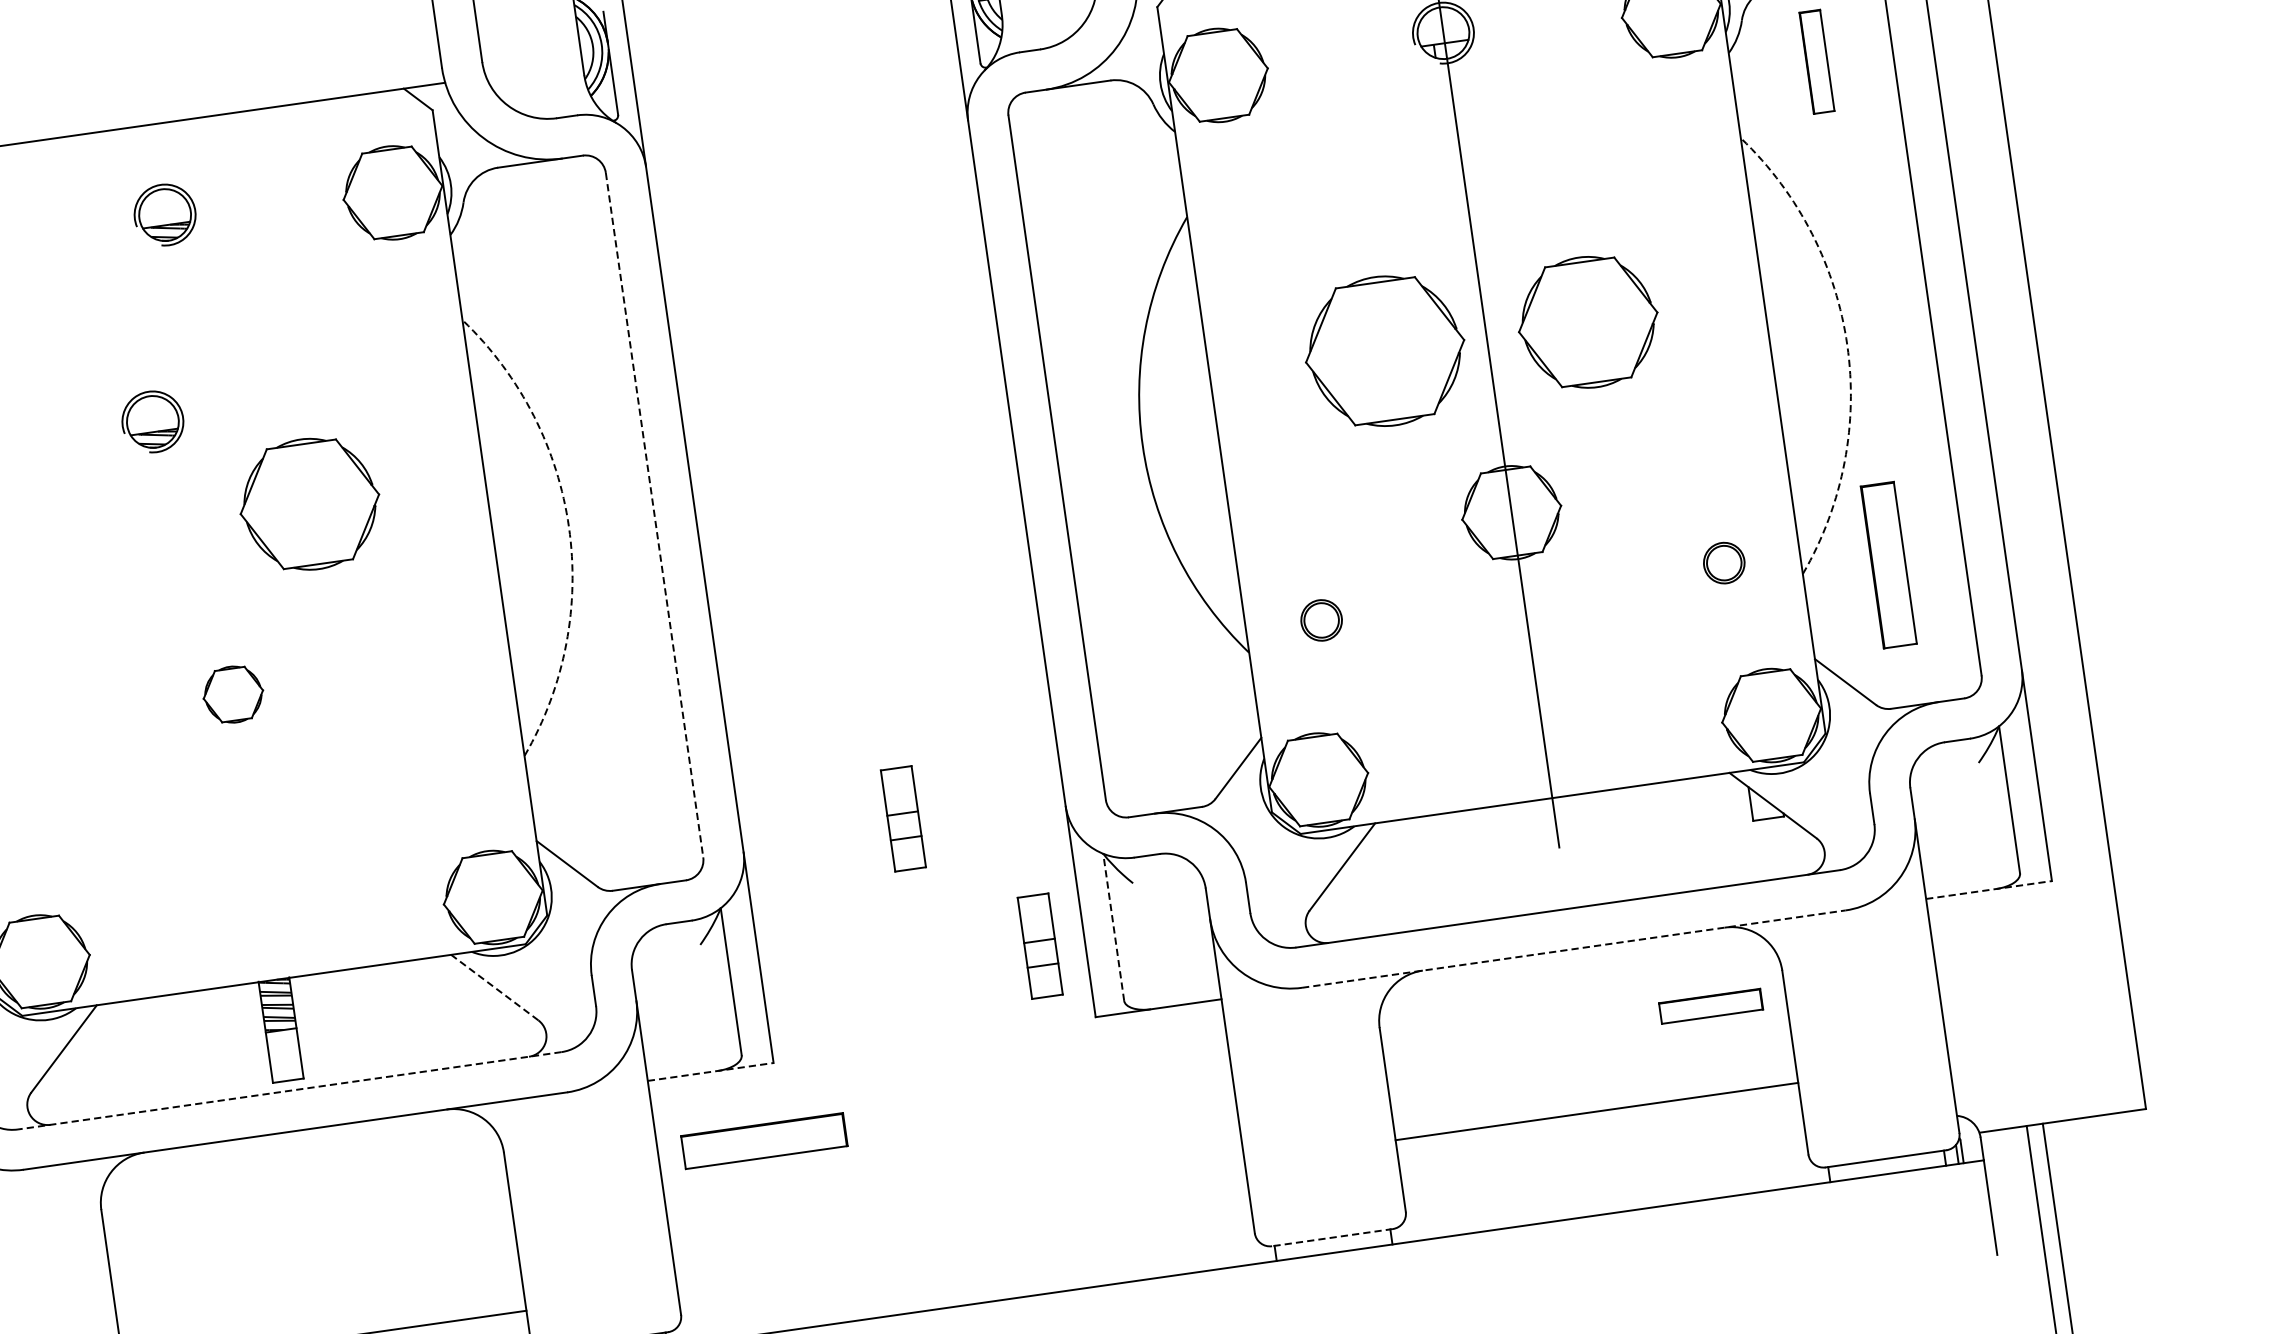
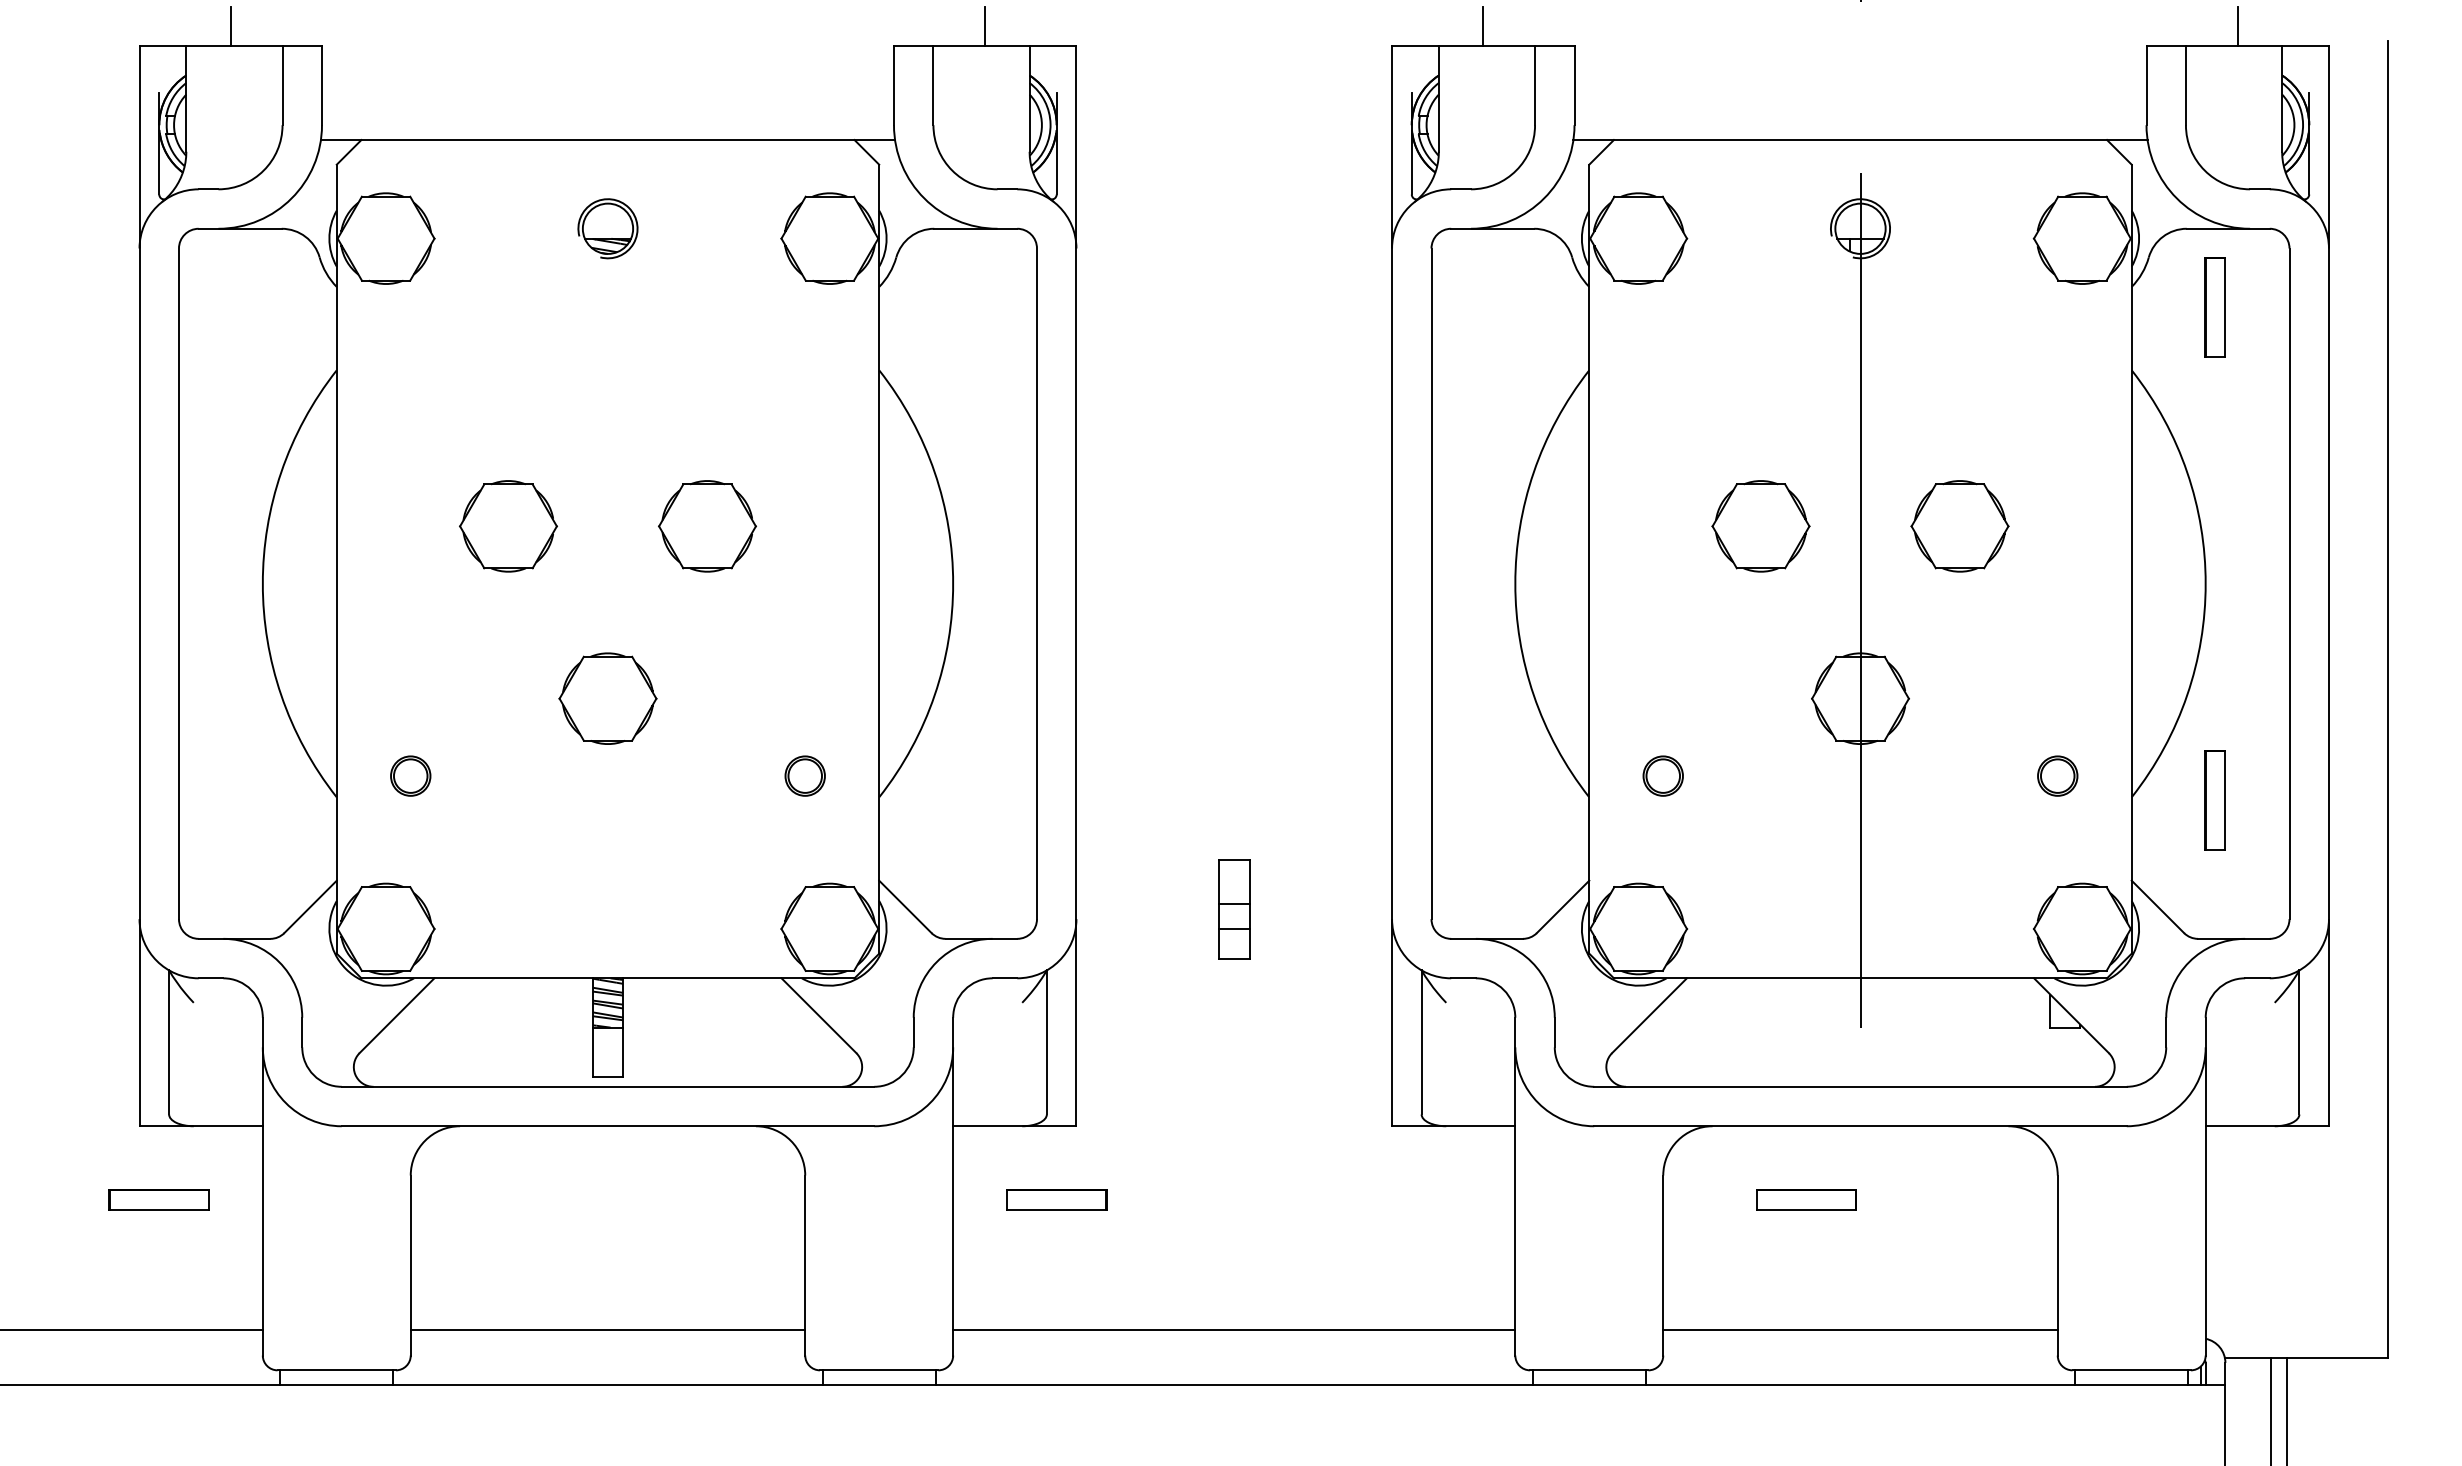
part: (1587, 322) -> (1959, 526), size x0.71
arc: (1847, 345) -> (2205, 583), dashed -> solid
part: (1384, 351) -> (1760, 526), size x0.62
part: (152, 421) -> (567, 425), removed
part: (309, 504) -> (707, 526), size x0.71
line: (655, 515) -> (1037, 584), dashed -> solid
arc: (569, 526) -> (953, 583), dashed -> solid
part: (106, 533) -> (508, 526), added
part: (1887, 565) -> (2214, 800), size x0.62
part: (232, 694) -> (607, 698), size x1.67
part: (445, 744) -> (804, 775), added
part: (42, 801) -> (410, 775), added
line: (1989, 890) -> (2267, 1126), dashed -> solid
line: (1113, 926) -> (1421, 1041), dashed -> solid
part: (1040, 946) -> (1348, 1050), removed
line: (1574, 949) -> (1861, 1126), dashed -> solid
line: (494, 987) -> (818, 1015), dashed -> solid
part: (1711, 1005) -> (1806, 1199), moved
line: (710, 1072) -> (1014, 1126), dashed -> solid
line: (289, 1090) -> (607, 1086), dashed -> solid
line: (1596, 1111) -> (1860, 1330), moved
part: (763, 1140) -> (1056, 1199), size x0.62
line: (1331, 1237) -> (1588, 1370), dashed -> solid
line: (964, 1248) -> (1234, 1330), added

